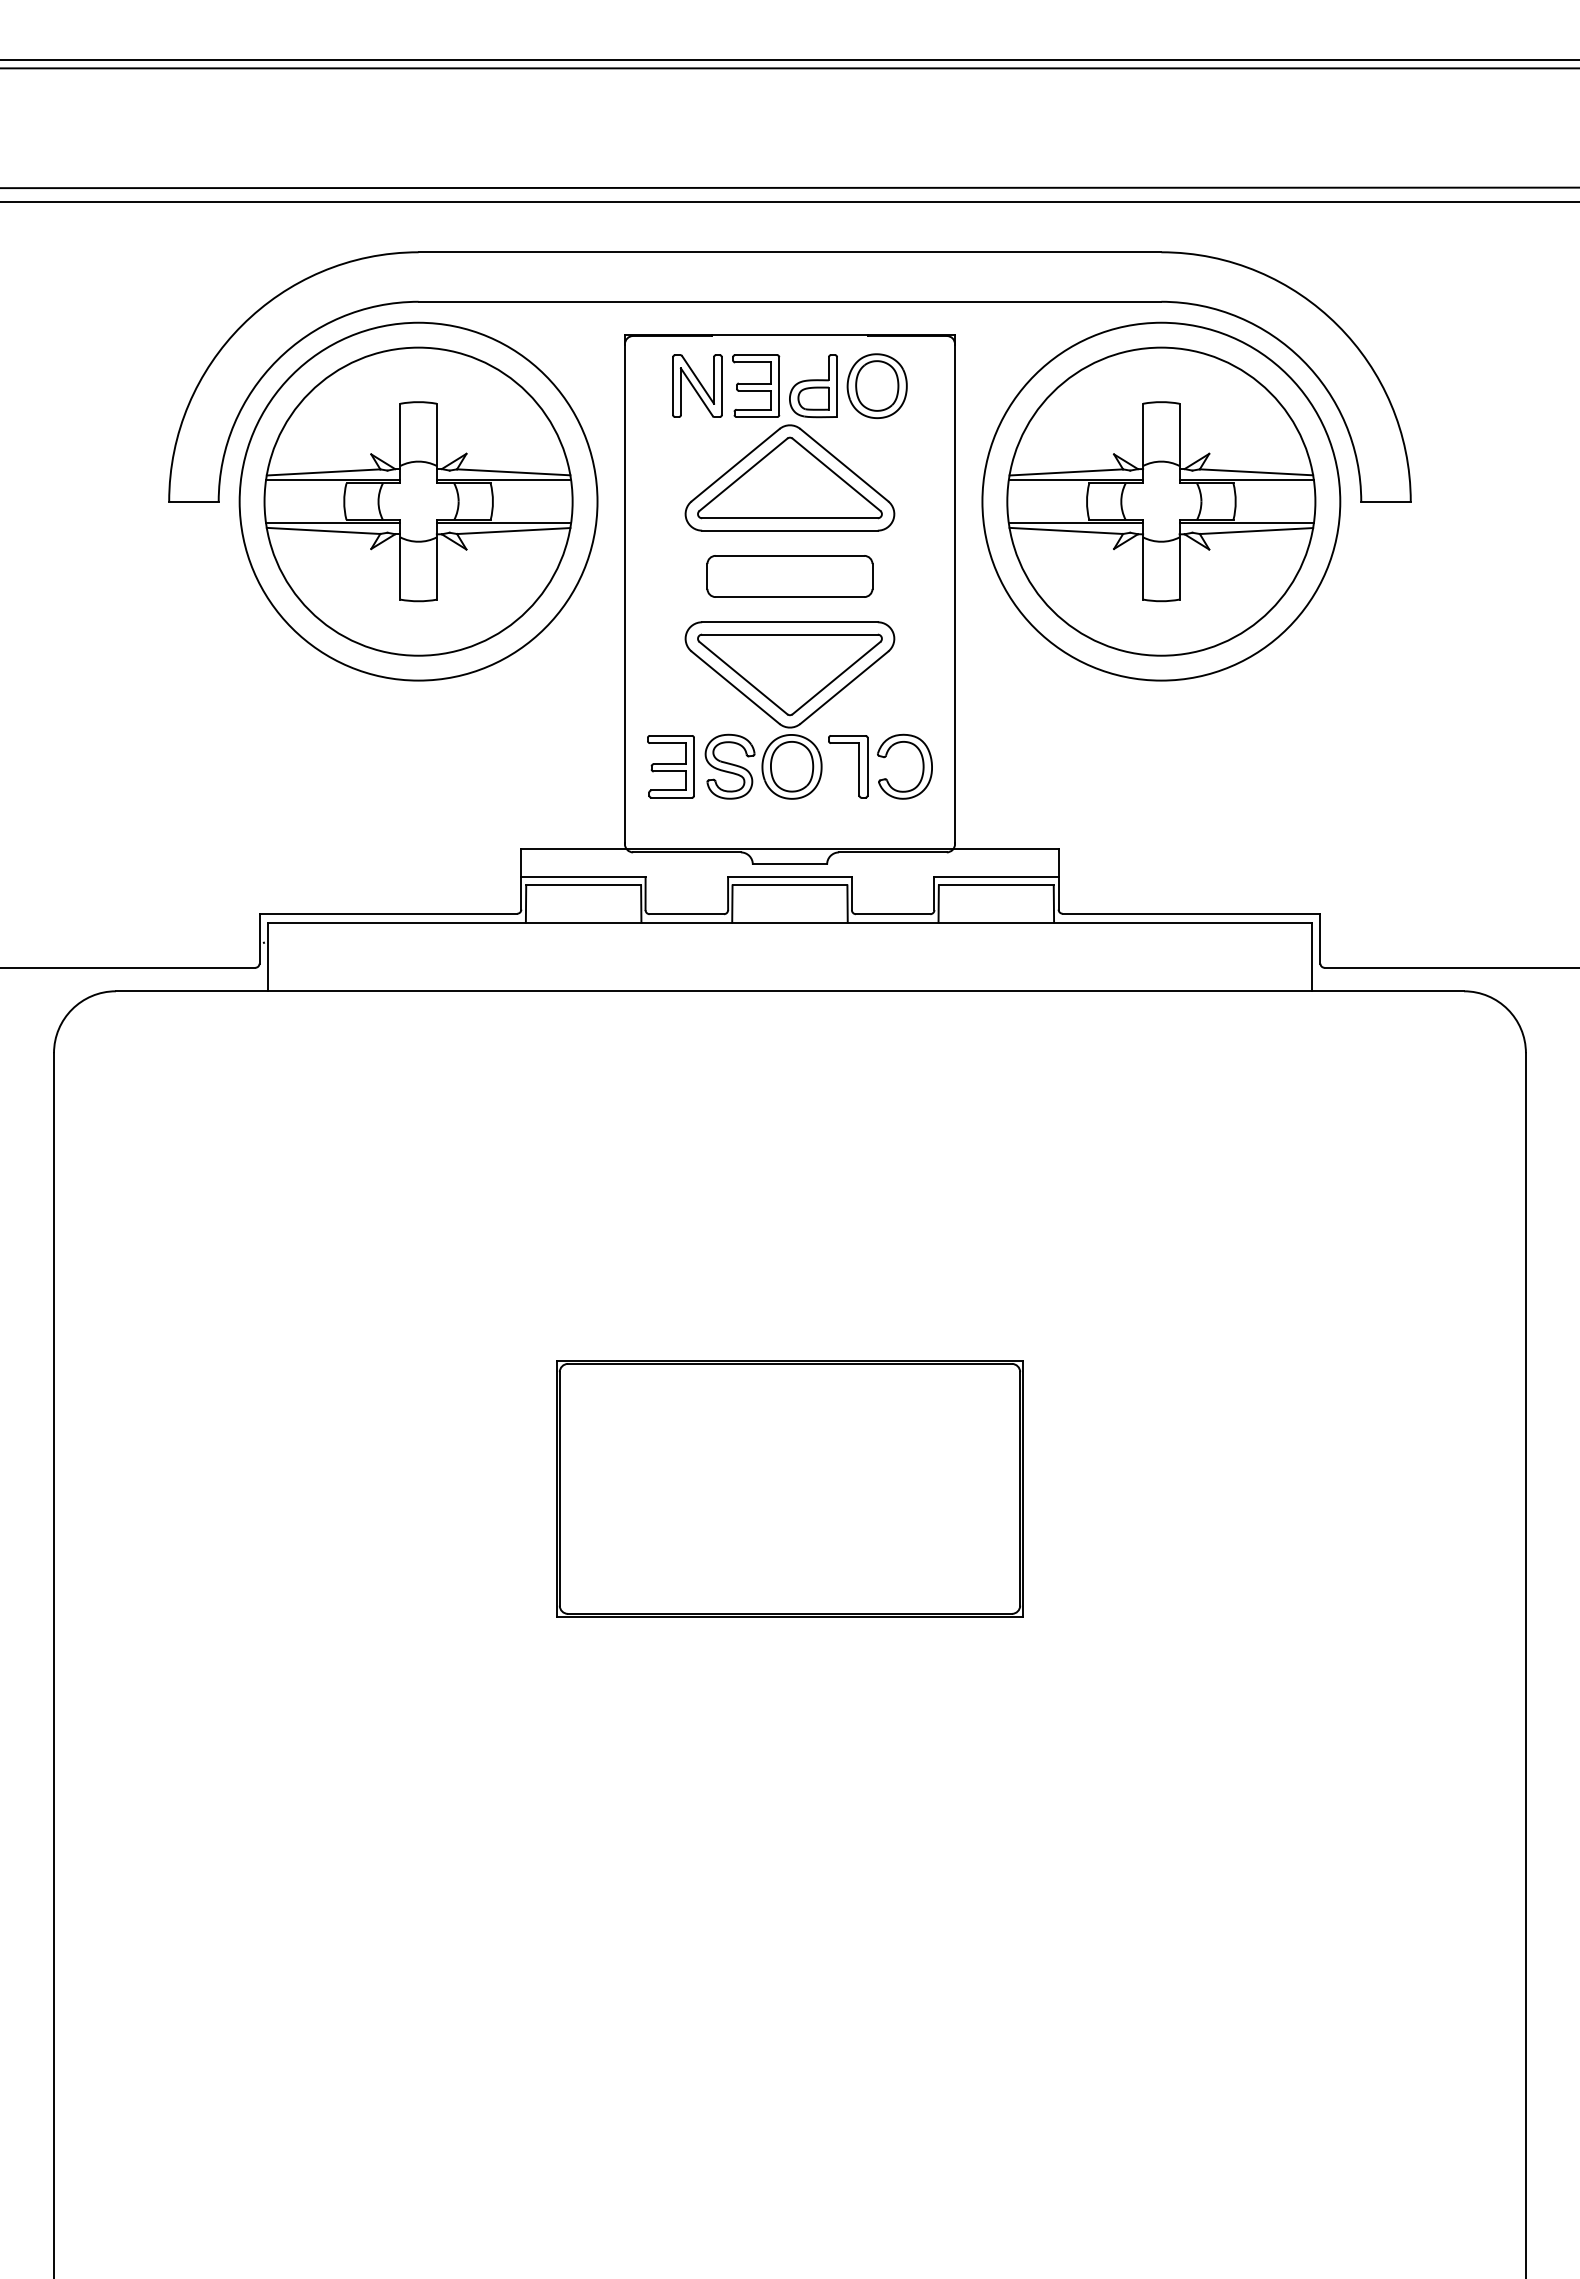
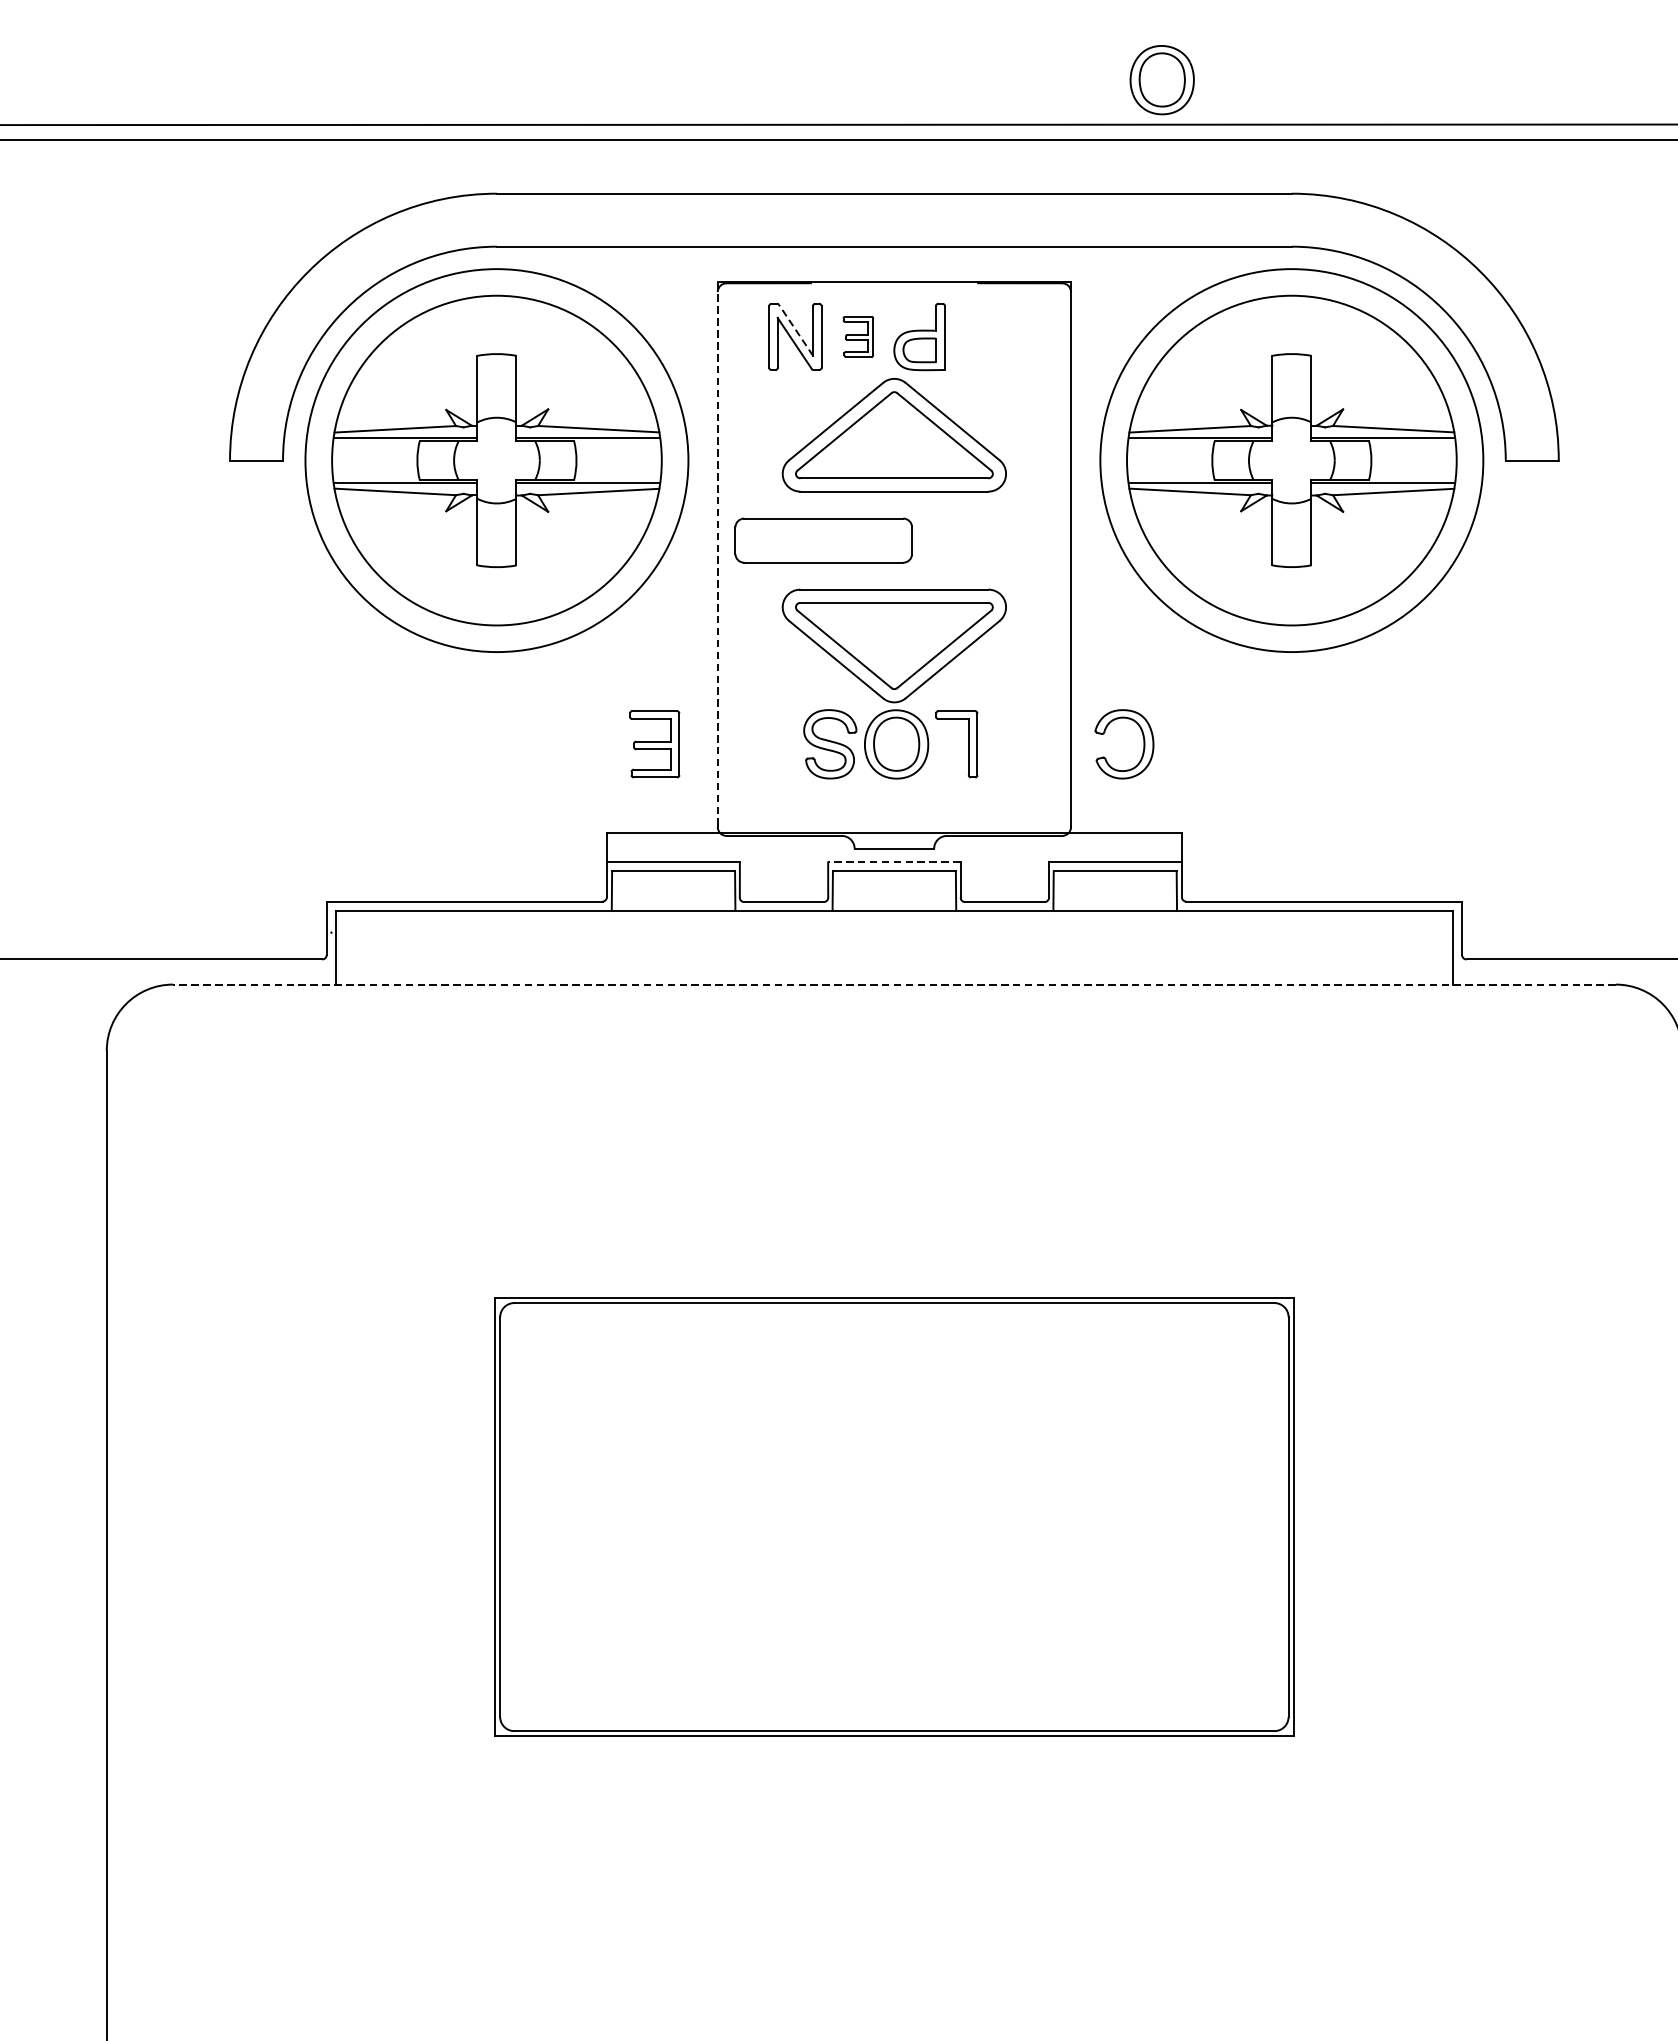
line: (698, 379) -> (796, 329), solid -> dashed
part: (756, 385) -> (858, 336), size x0.6
part: (876, 385) -> (1161, 79), moved
part: (789, 576) -> (823, 540), moved
line: (624, 588) -> (717, 553), solid -> dashed
part: (670, 766) -> (654, 744), moved
part: (922, 766) -> (1143, 744), moved
line: (790, 877) -> (894, 862), solid -> dashed
line: (789, 991) -> (893, 984), solid -> dashed
part: (789, 1488) -> (893, 1516), size x1.6

